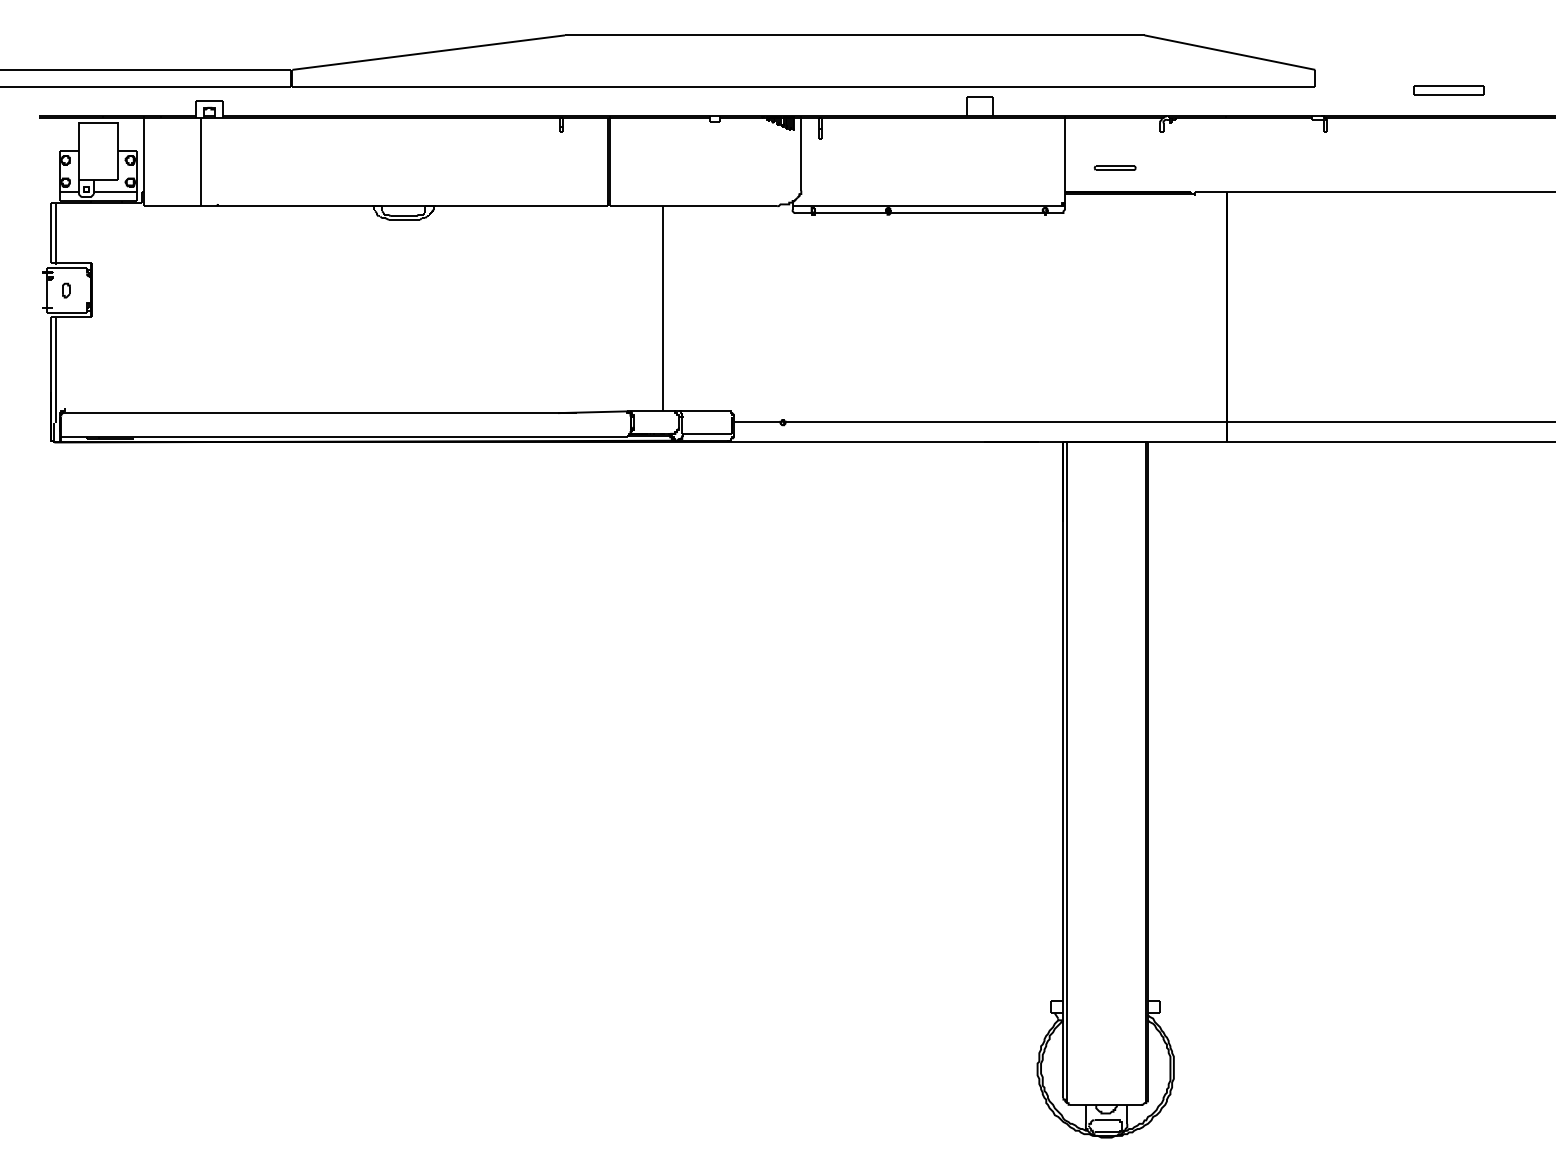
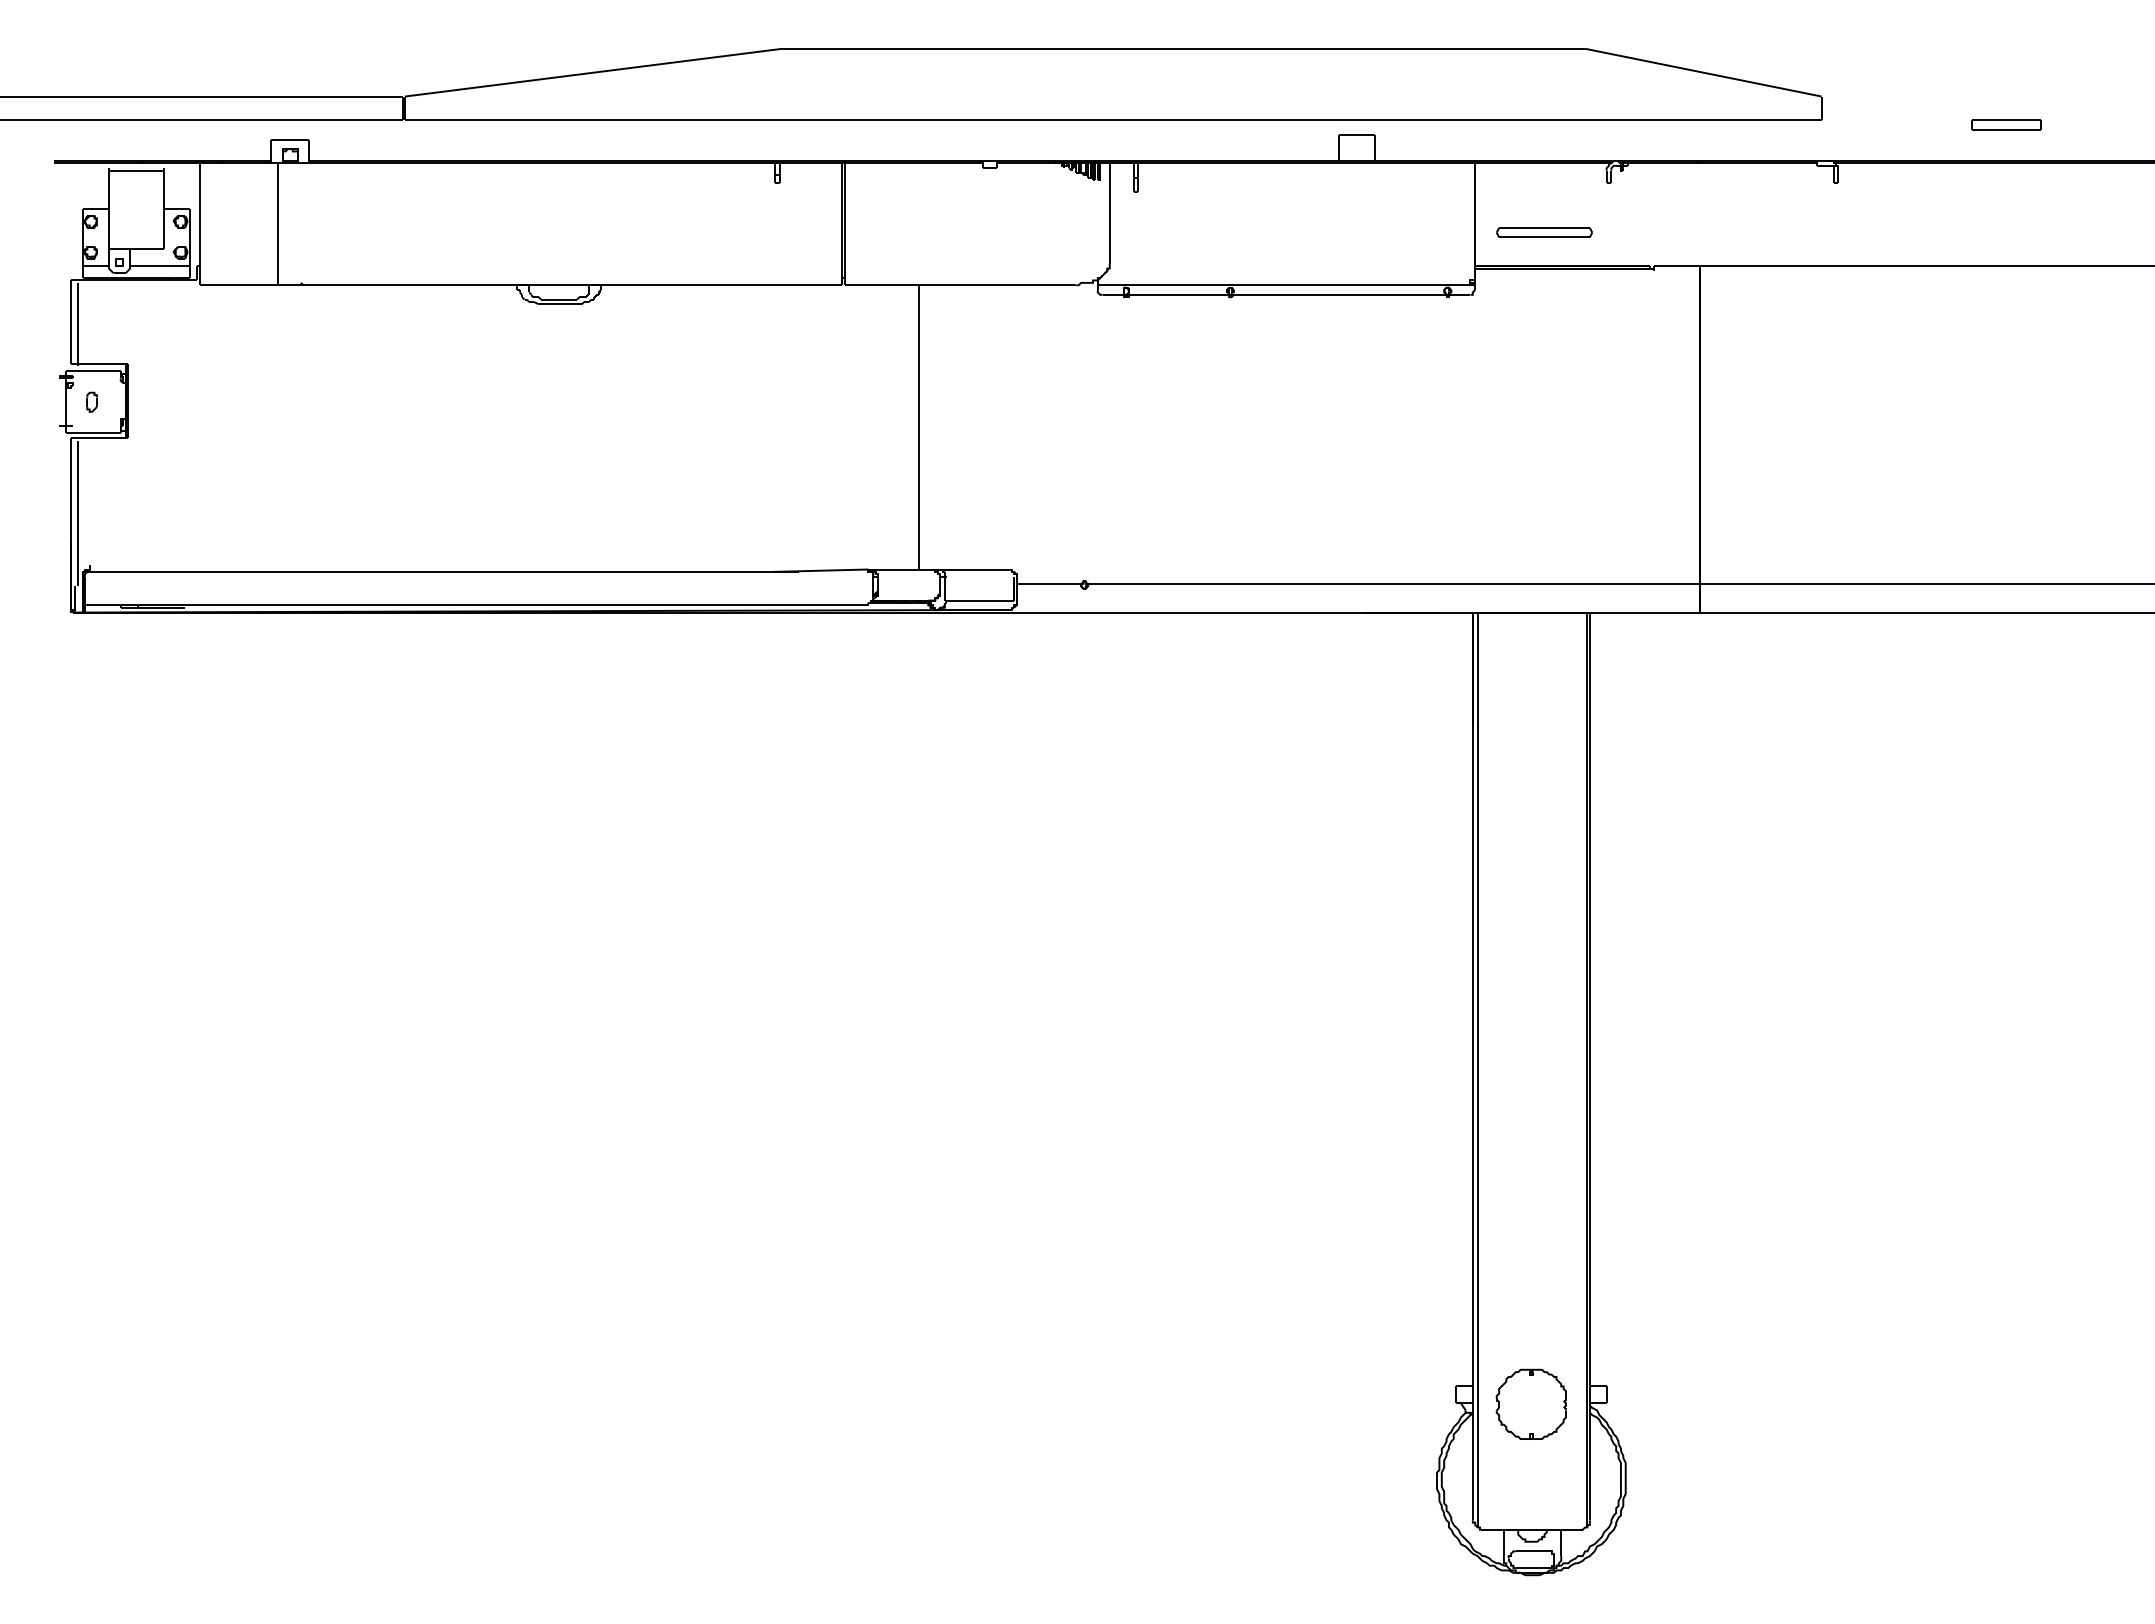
part: (1448, 90) -> (2006, 124), size x0.71
part: (1115, 168) -> (1544, 232), size x1.67
part: (1105, 1013) -> (1530, 1403), added

